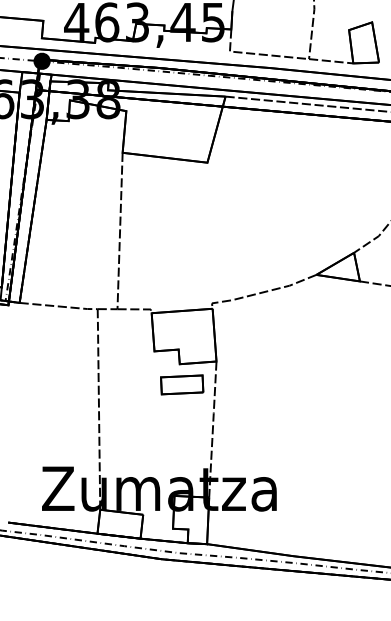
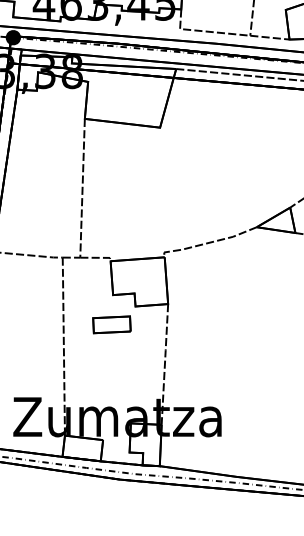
part: (182, 384) -> (112, 324), moved

